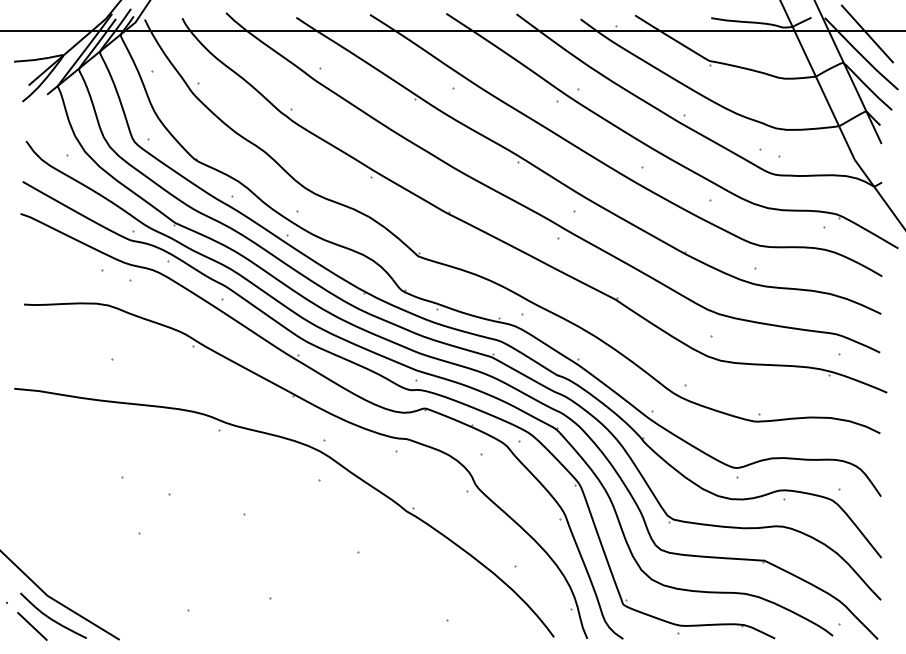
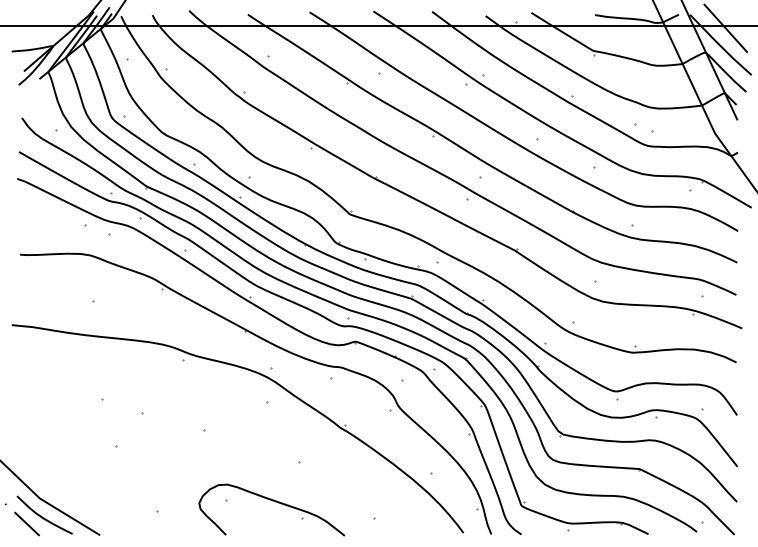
part: (325, 599) -> (272, 501), added

